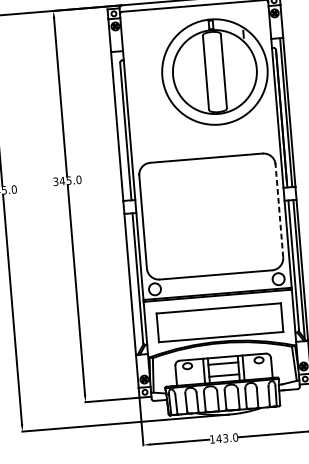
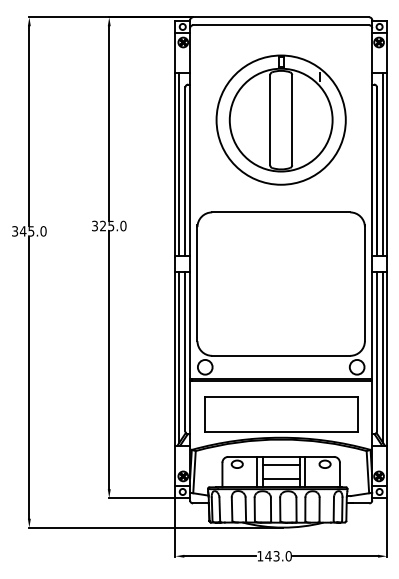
part: (214, 71) -> (280, 119), moved
line: (120, 126) -> (179, 164), added
text: (61, 180) -> (102, 225), 345.0 -> 325.0
line: (278, 209) -> (364, 282), dashed -> solid
line: (133, 283) -> (179, 357), added

